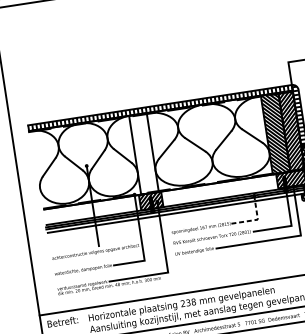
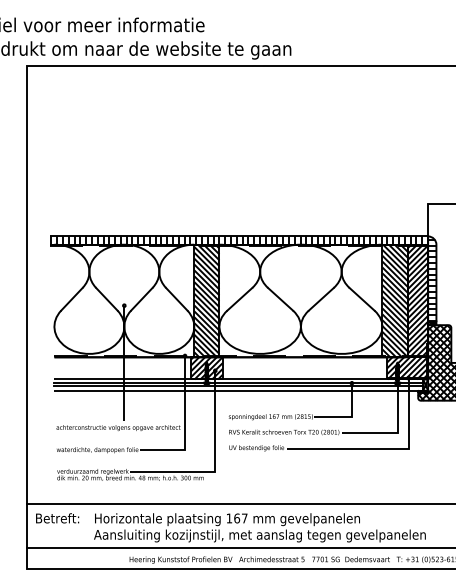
hatch: (143, 153) -> (206, 300), added
line: (256, 220) -> (350, 417), dashed -> solid
text: (188, 302) -> (236, 518), 238 -> 167

